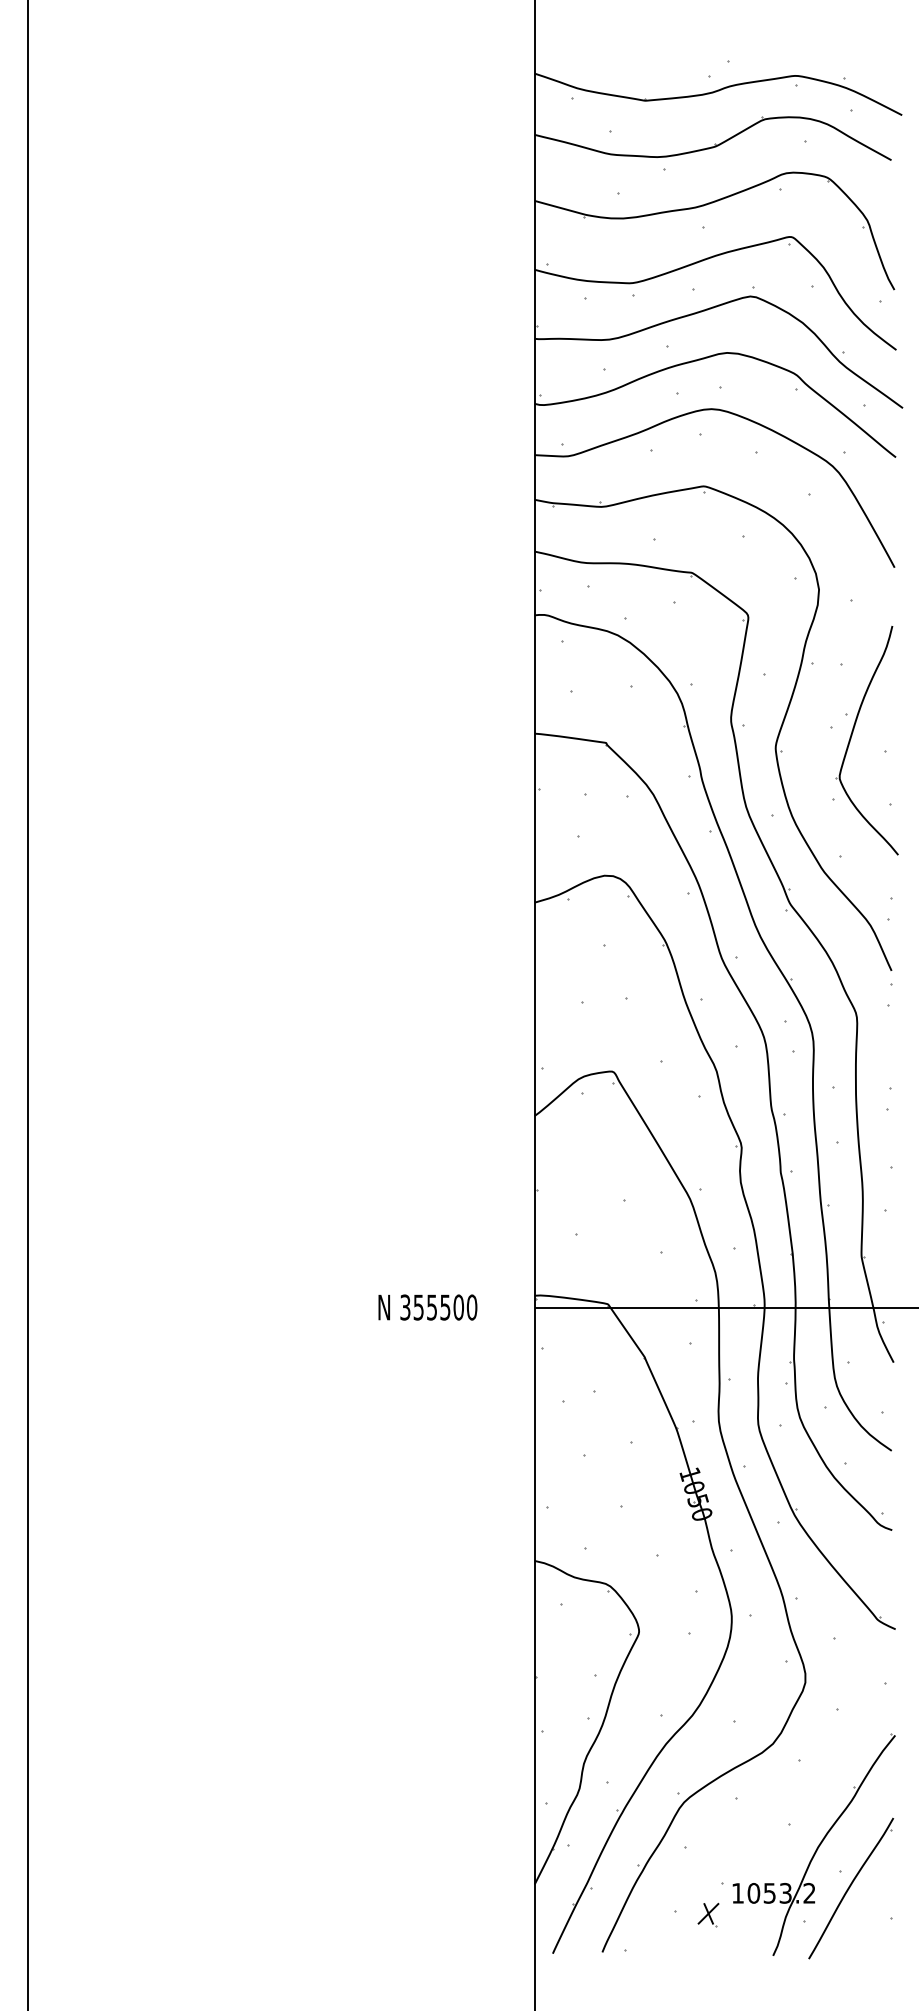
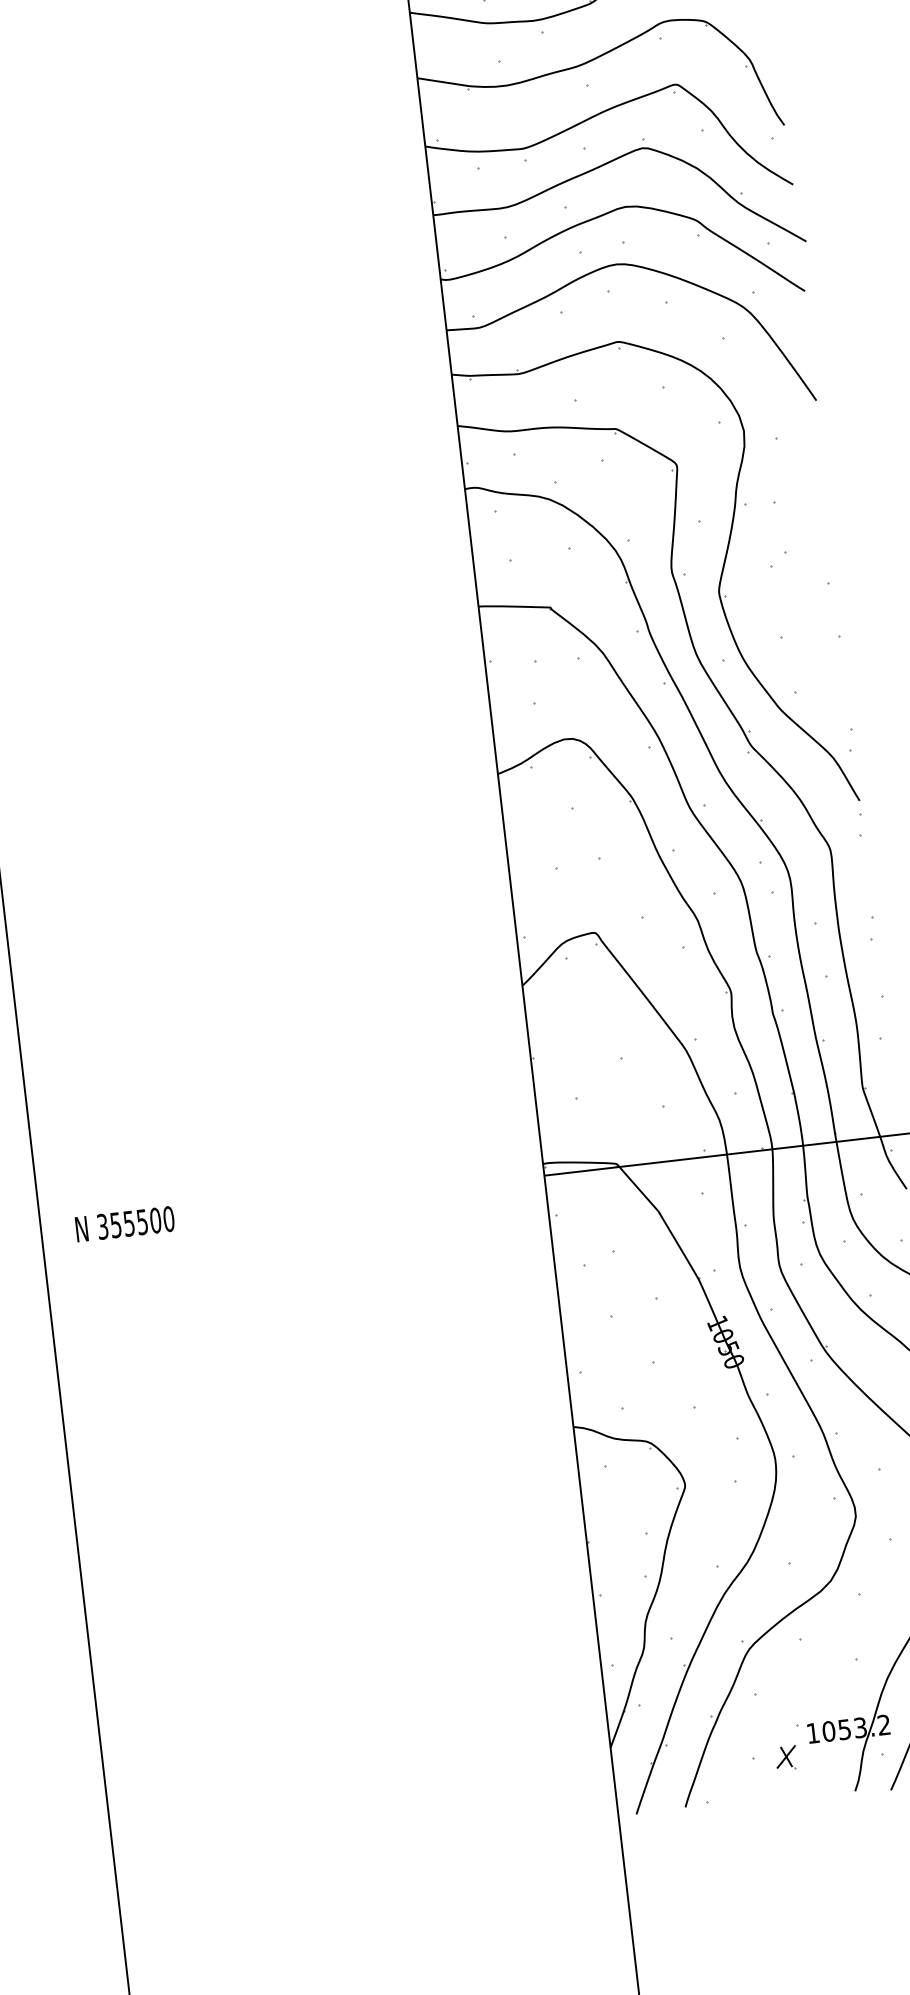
part: (852, 735) -> (793, 571), removed
text: (427, 1307) -> (124, 1224), moved

